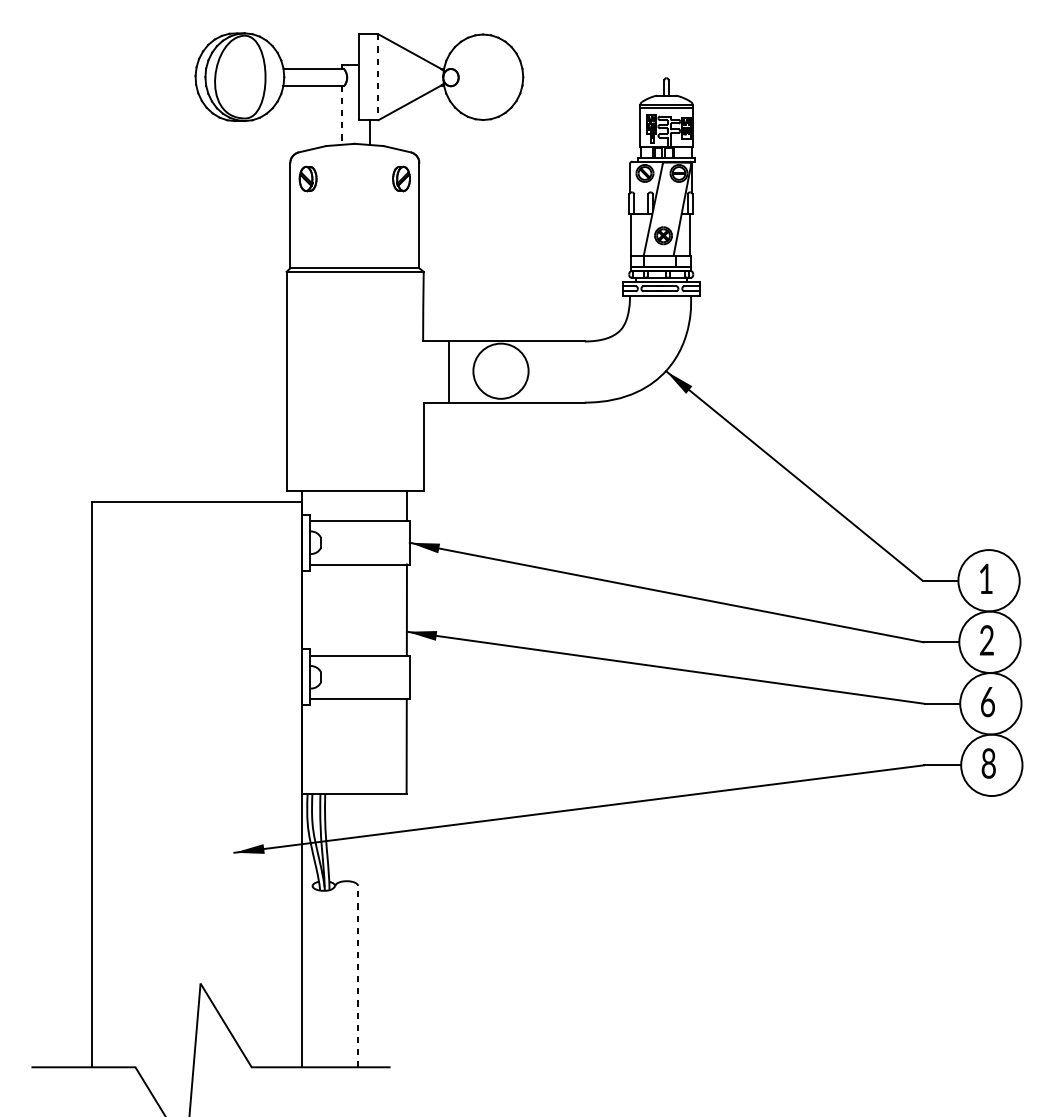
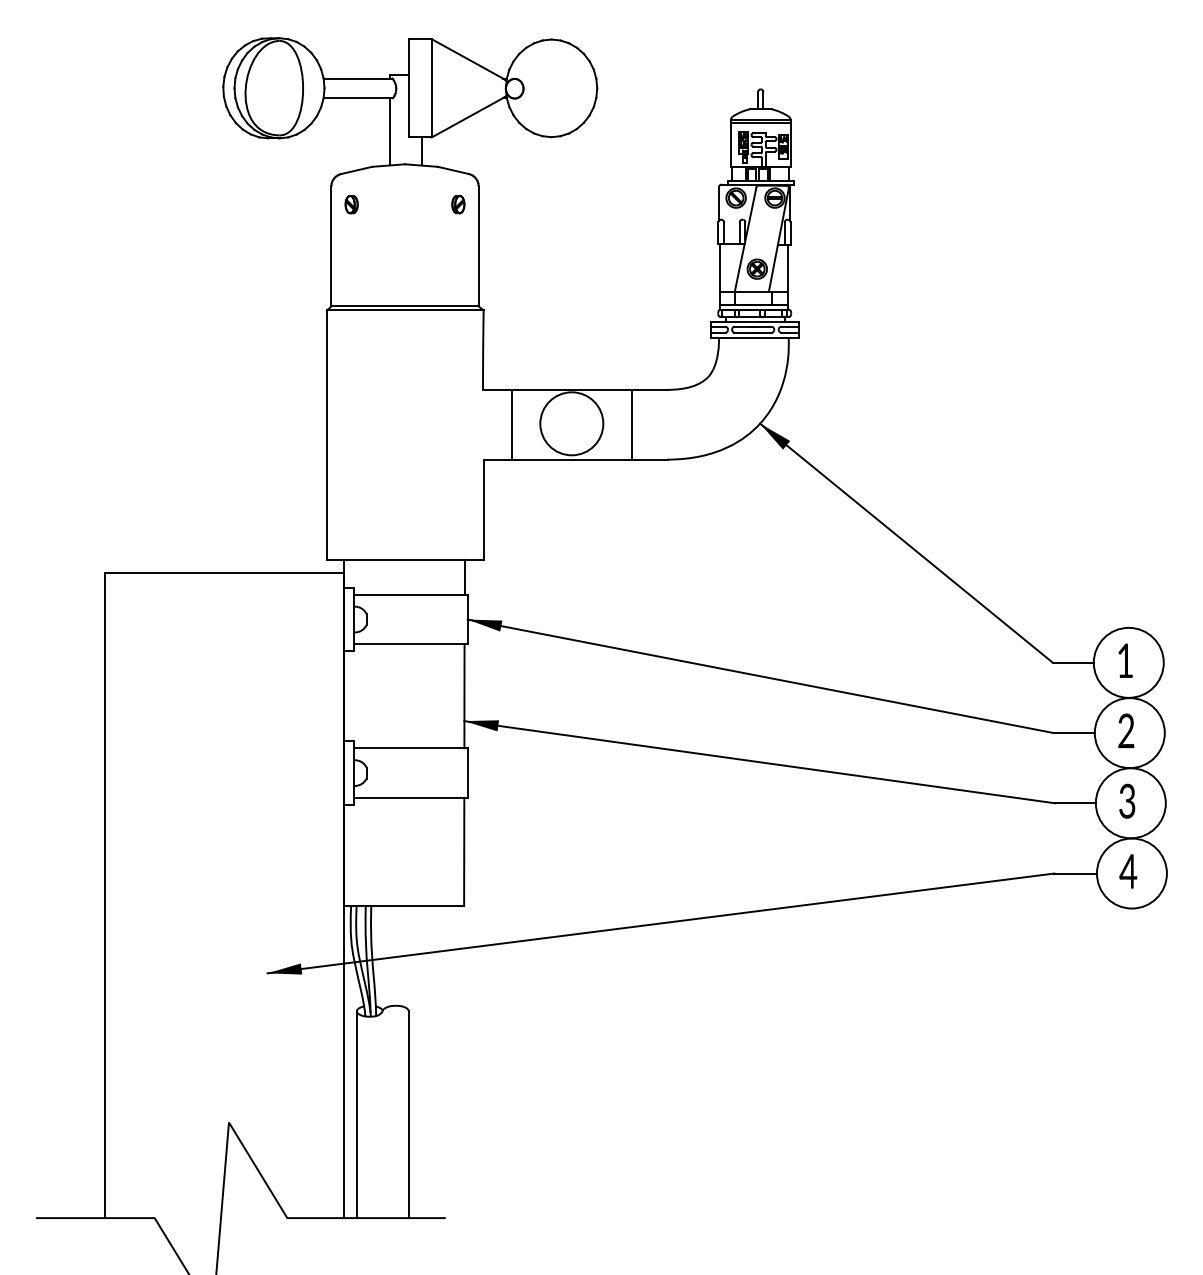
line: (378, 77) -> (431, 88), dashed -> solid
line: (342, 115) -> (390, 131), dashed -> solid
part: (307, 179) -> (351, 204), size x0.62
part: (401, 179) -> (458, 204), size x0.62
line: (553, 371) -> (631, 424), added
text: (987, 701) -> (1127, 800), 6 -> 3
text: (988, 763) -> (1128, 871), 8 -> 4
line: (312, 976) -> (356, 1114), added
line: (357, 976) -> (408, 1114), dashed -> solid

